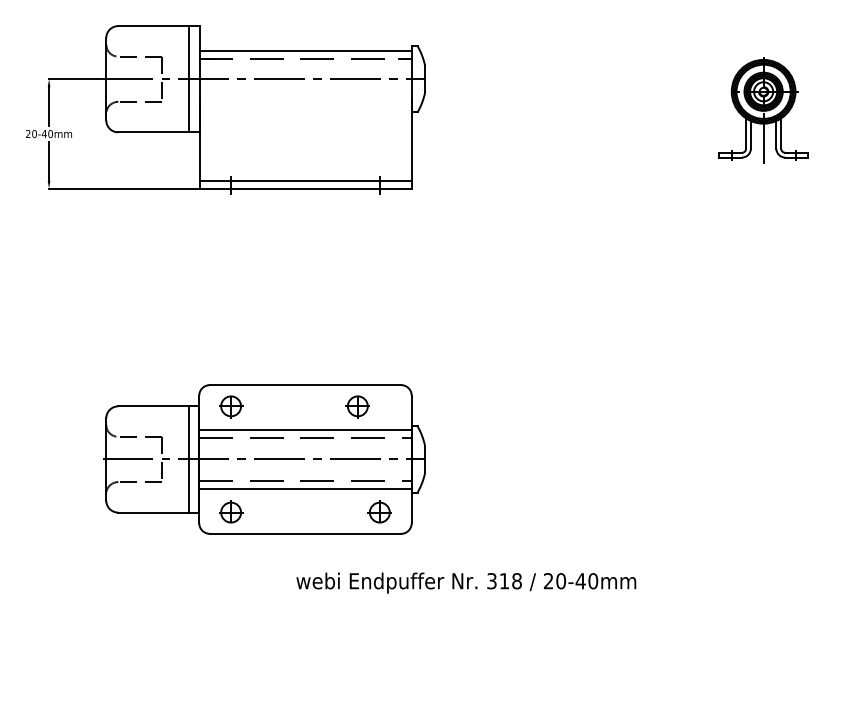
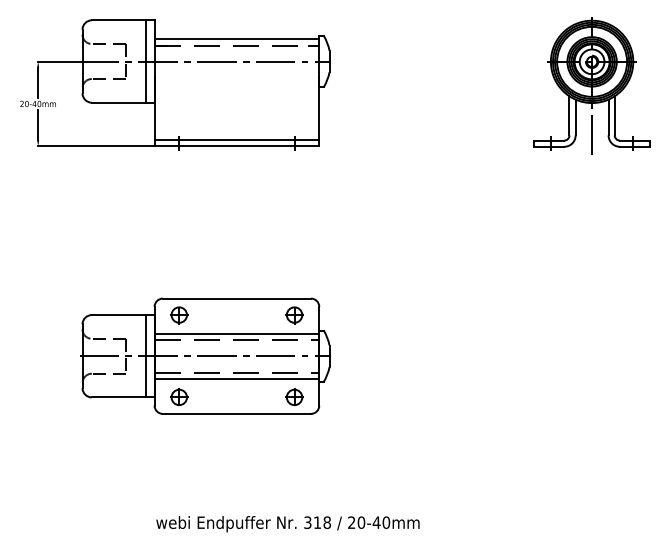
part: (763, 109) -> (591, 84), size x1.67
part: (357, 406) -> (294, 315), moved
text: (466, 582) -> (288, 523), moved

